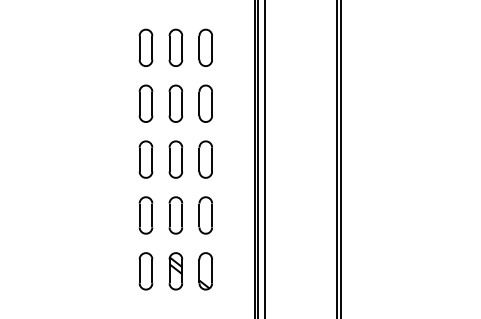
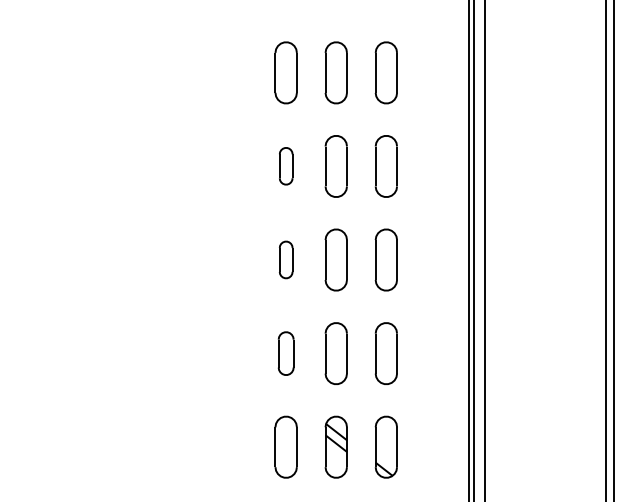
part: (145, 103) -> (285, 166), size x0.6
part: (145, 159) -> (285, 259), size x0.6
part: (145, 215) -> (285, 353), size x0.7

